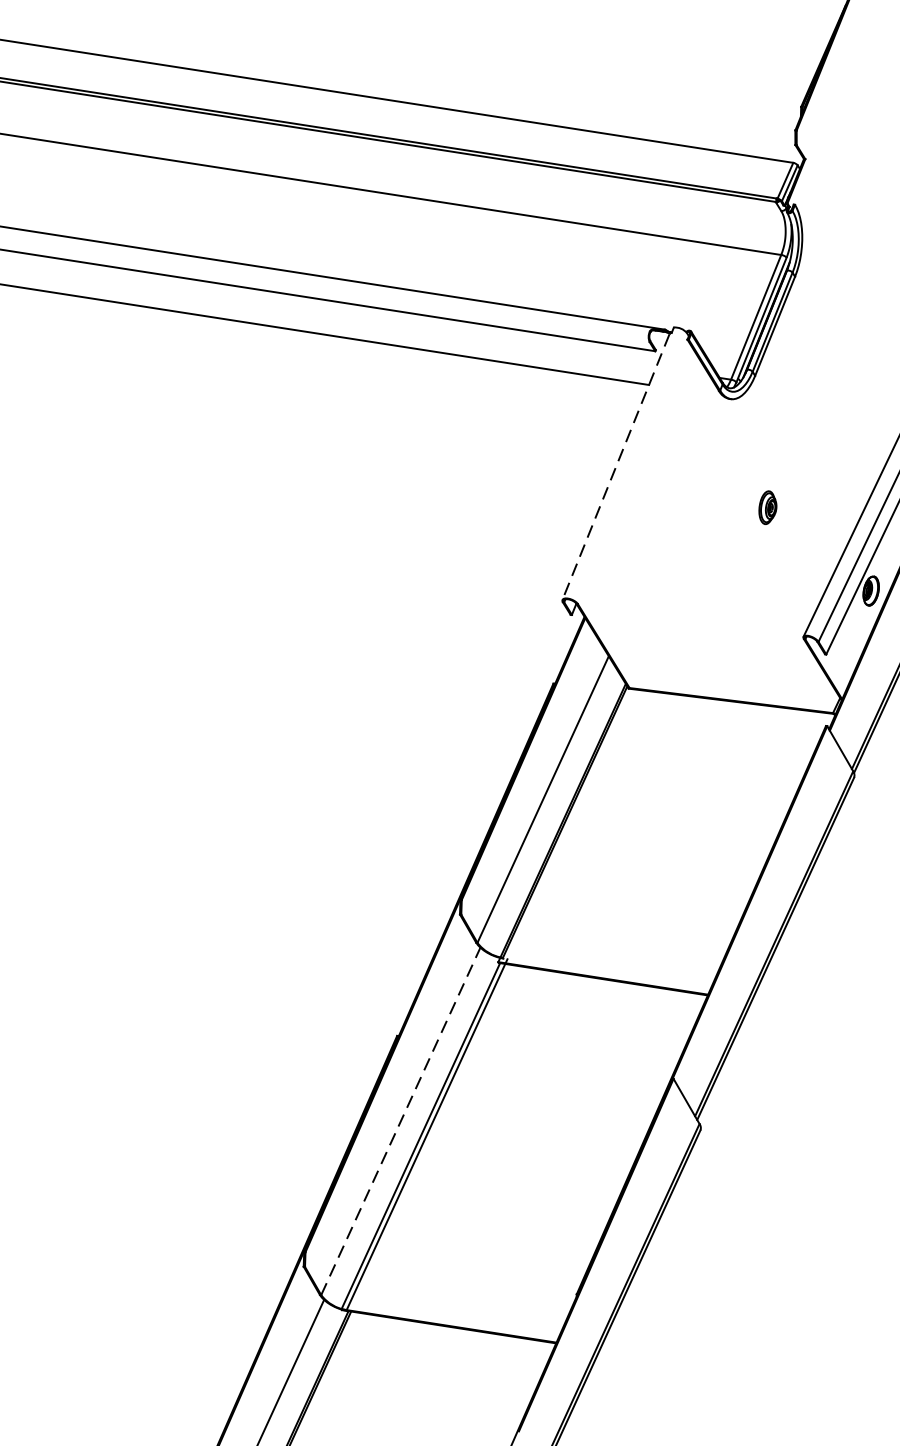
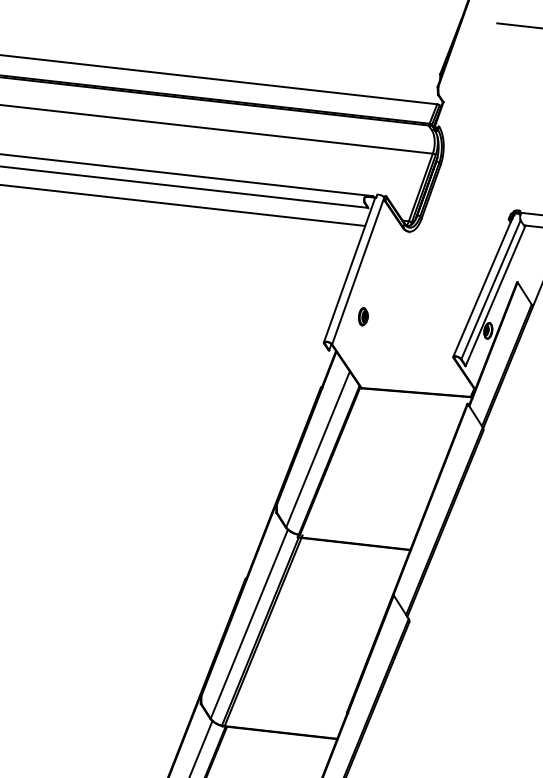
line: (632, 467) -> (358, 270), added
line: (615, 468) -> (349, 271), dashed -> solid
part: (768, 507) -> (363, 316), moved
line: (401, 1121) -> (249, 624), dashed -> solid

